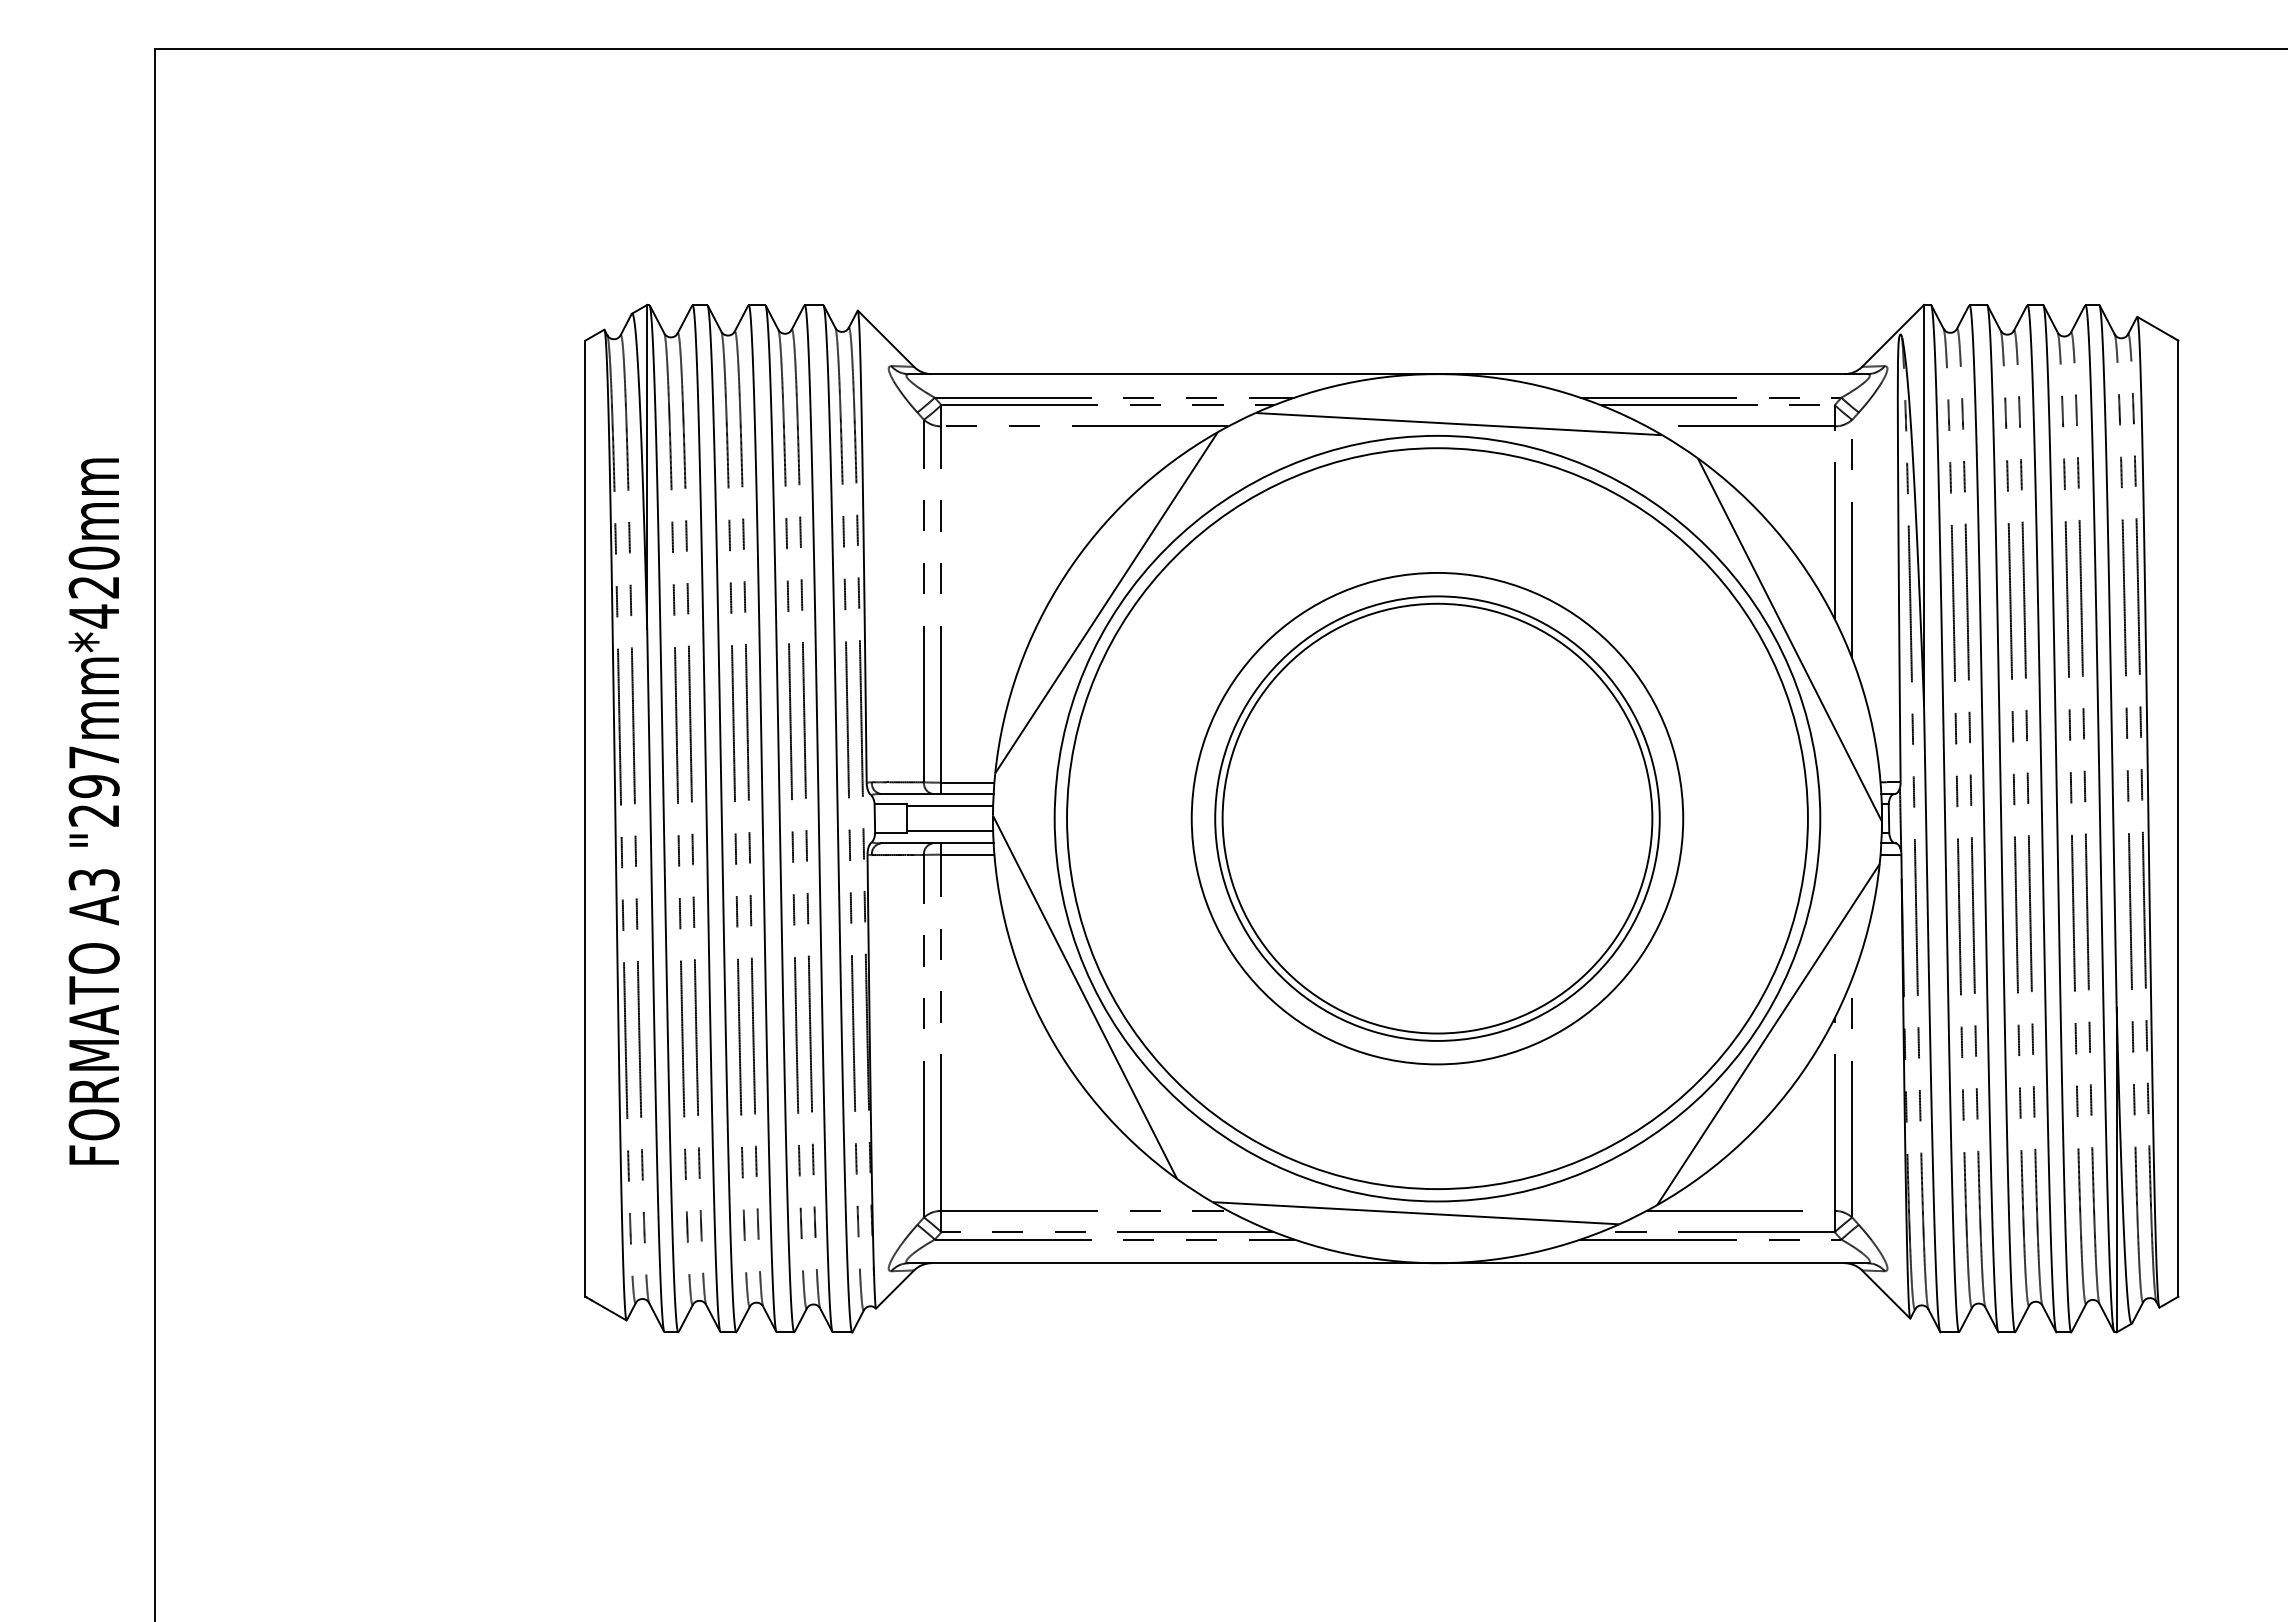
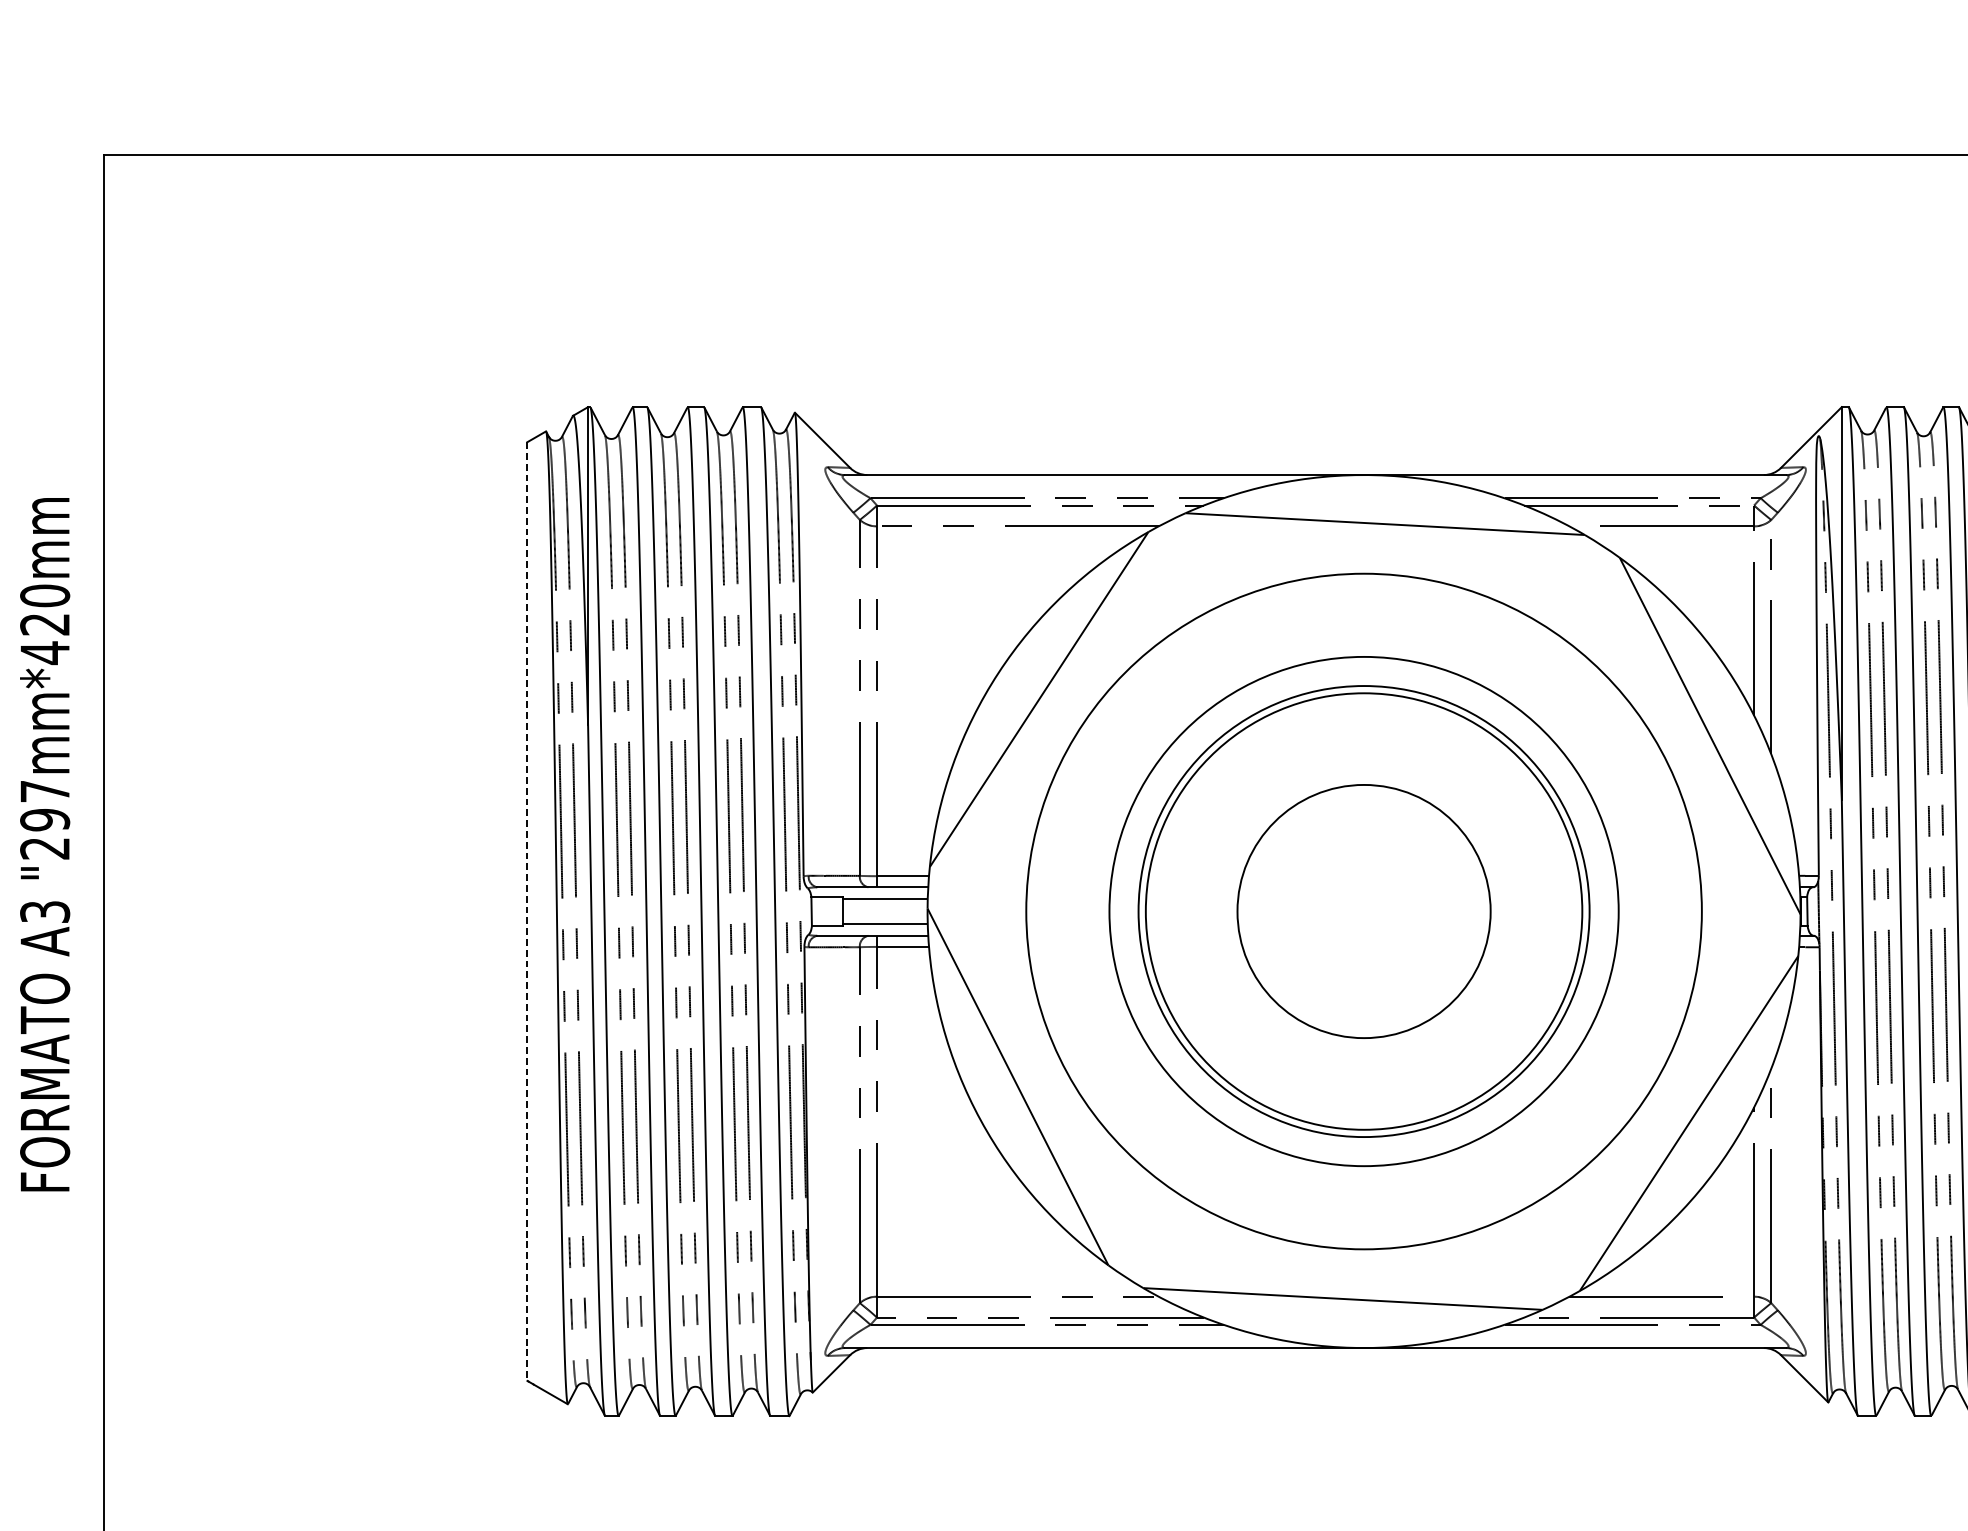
text: (93, 811) -> (44, 844), moved
circle: (1437, 818) -> (1364, 911), size x0.6
circle: (1437, 818) -> (1364, 911), size x0.6
circle: (1437, 818) -> (1364, 911), size x0.7
circle: (1437, 818) -> (1364, 911), size x1.4
line: (585, 819) -> (527, 912), solid -> dashed

